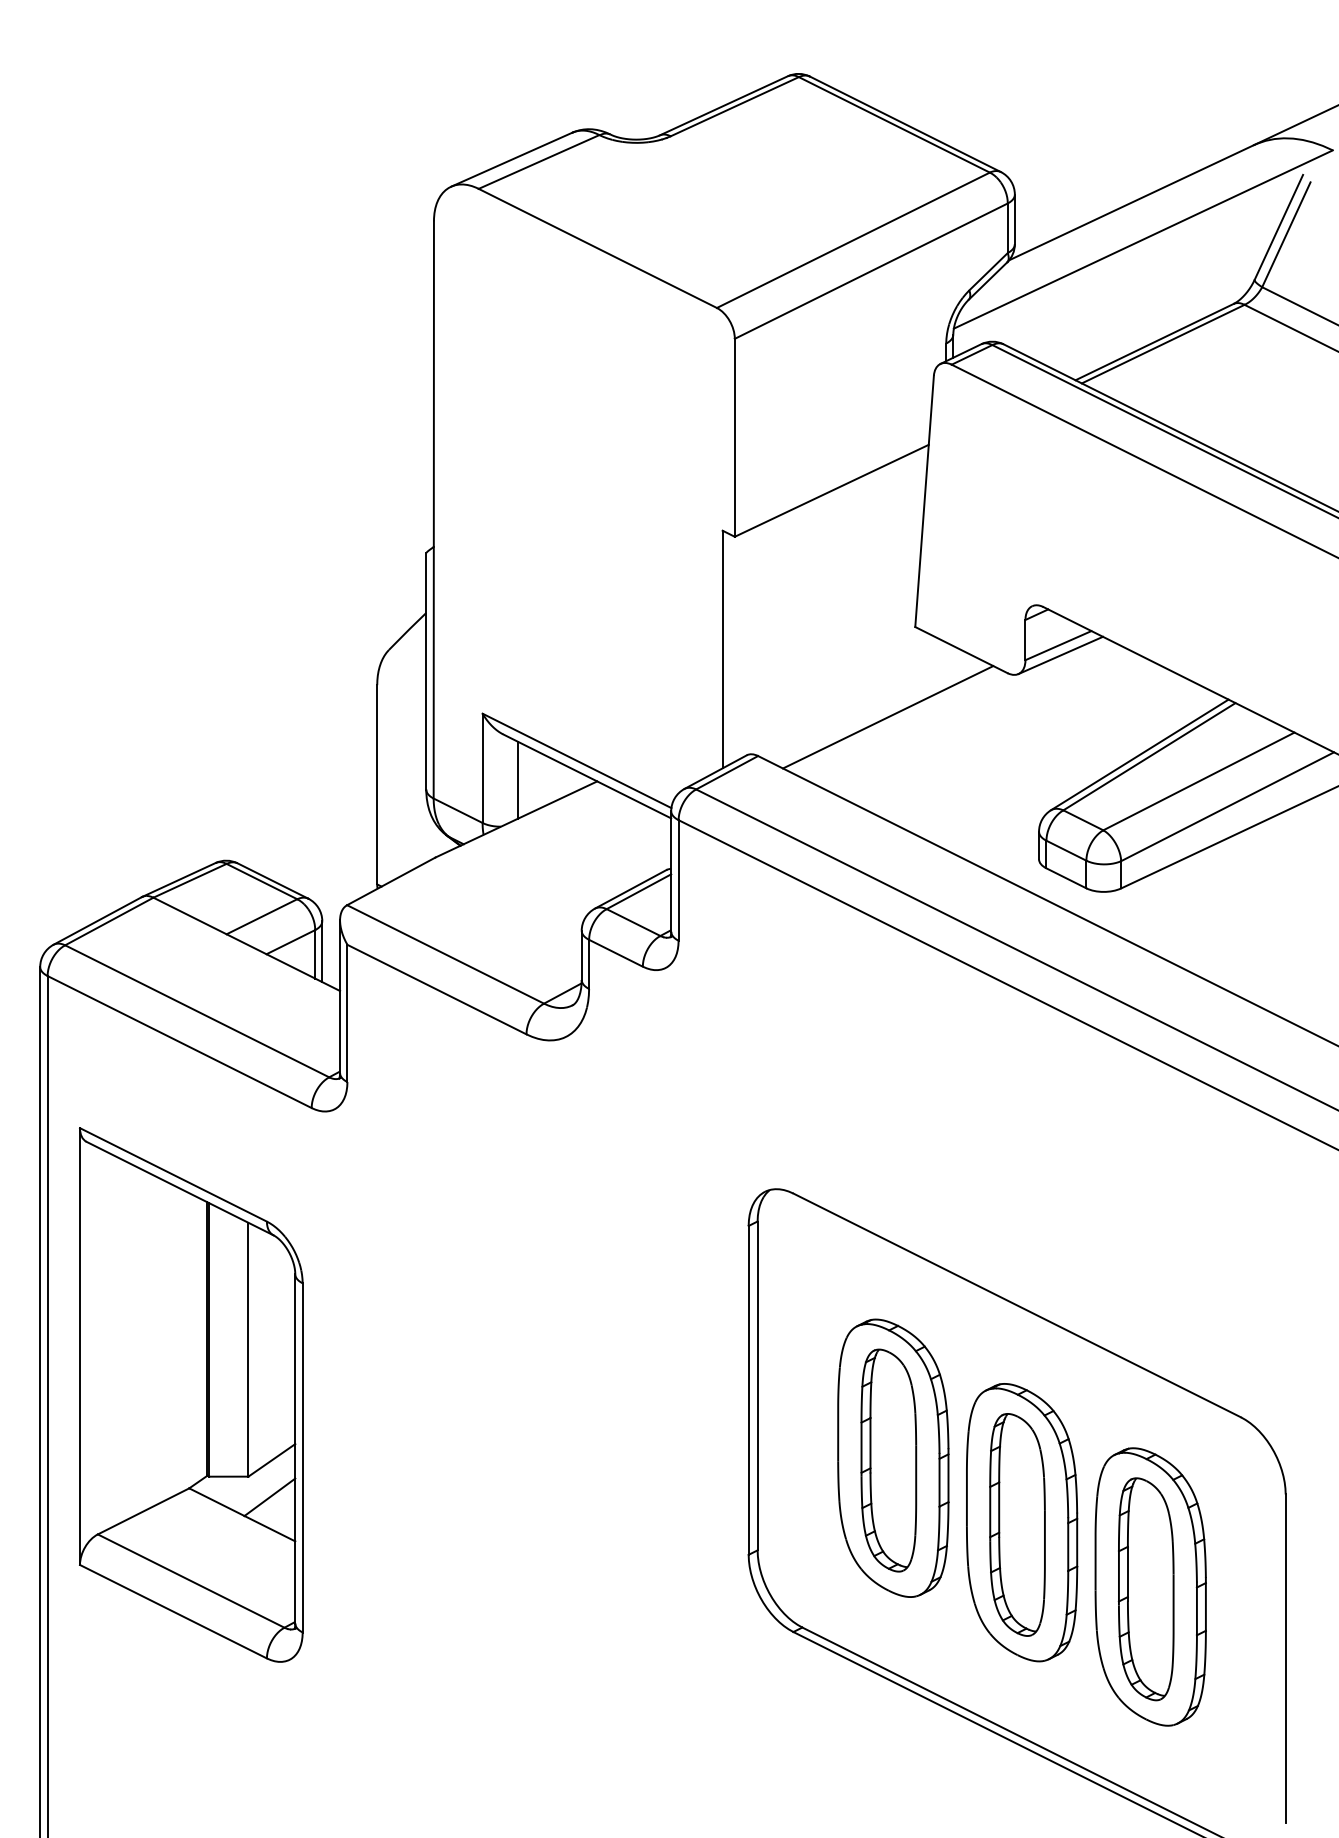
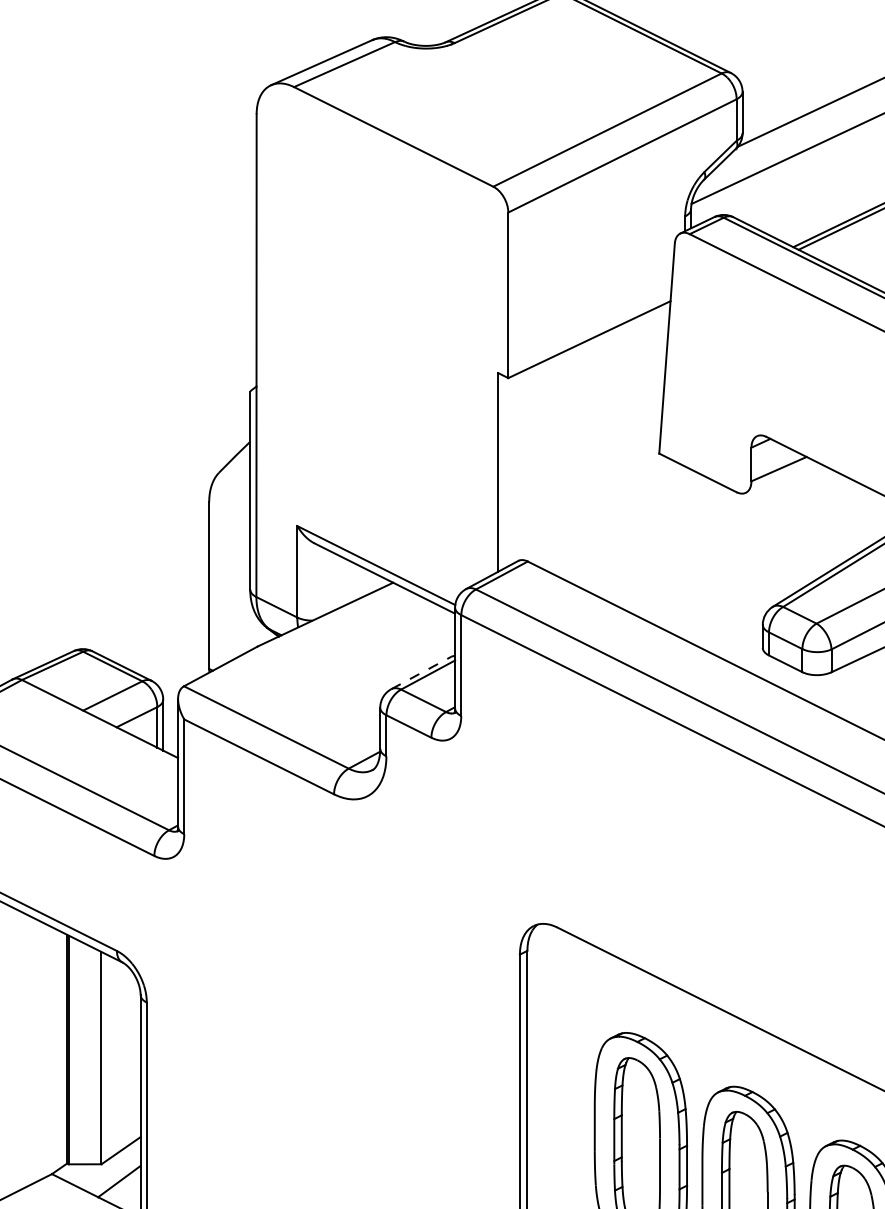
line: (1060, 655) -> (780, 477), removed
line: (888, 717) -> (636, 529), removed
line: (518, 779) -> (327, 581), removed
line: (630, 889) -> (421, 673), solid -> dashed

